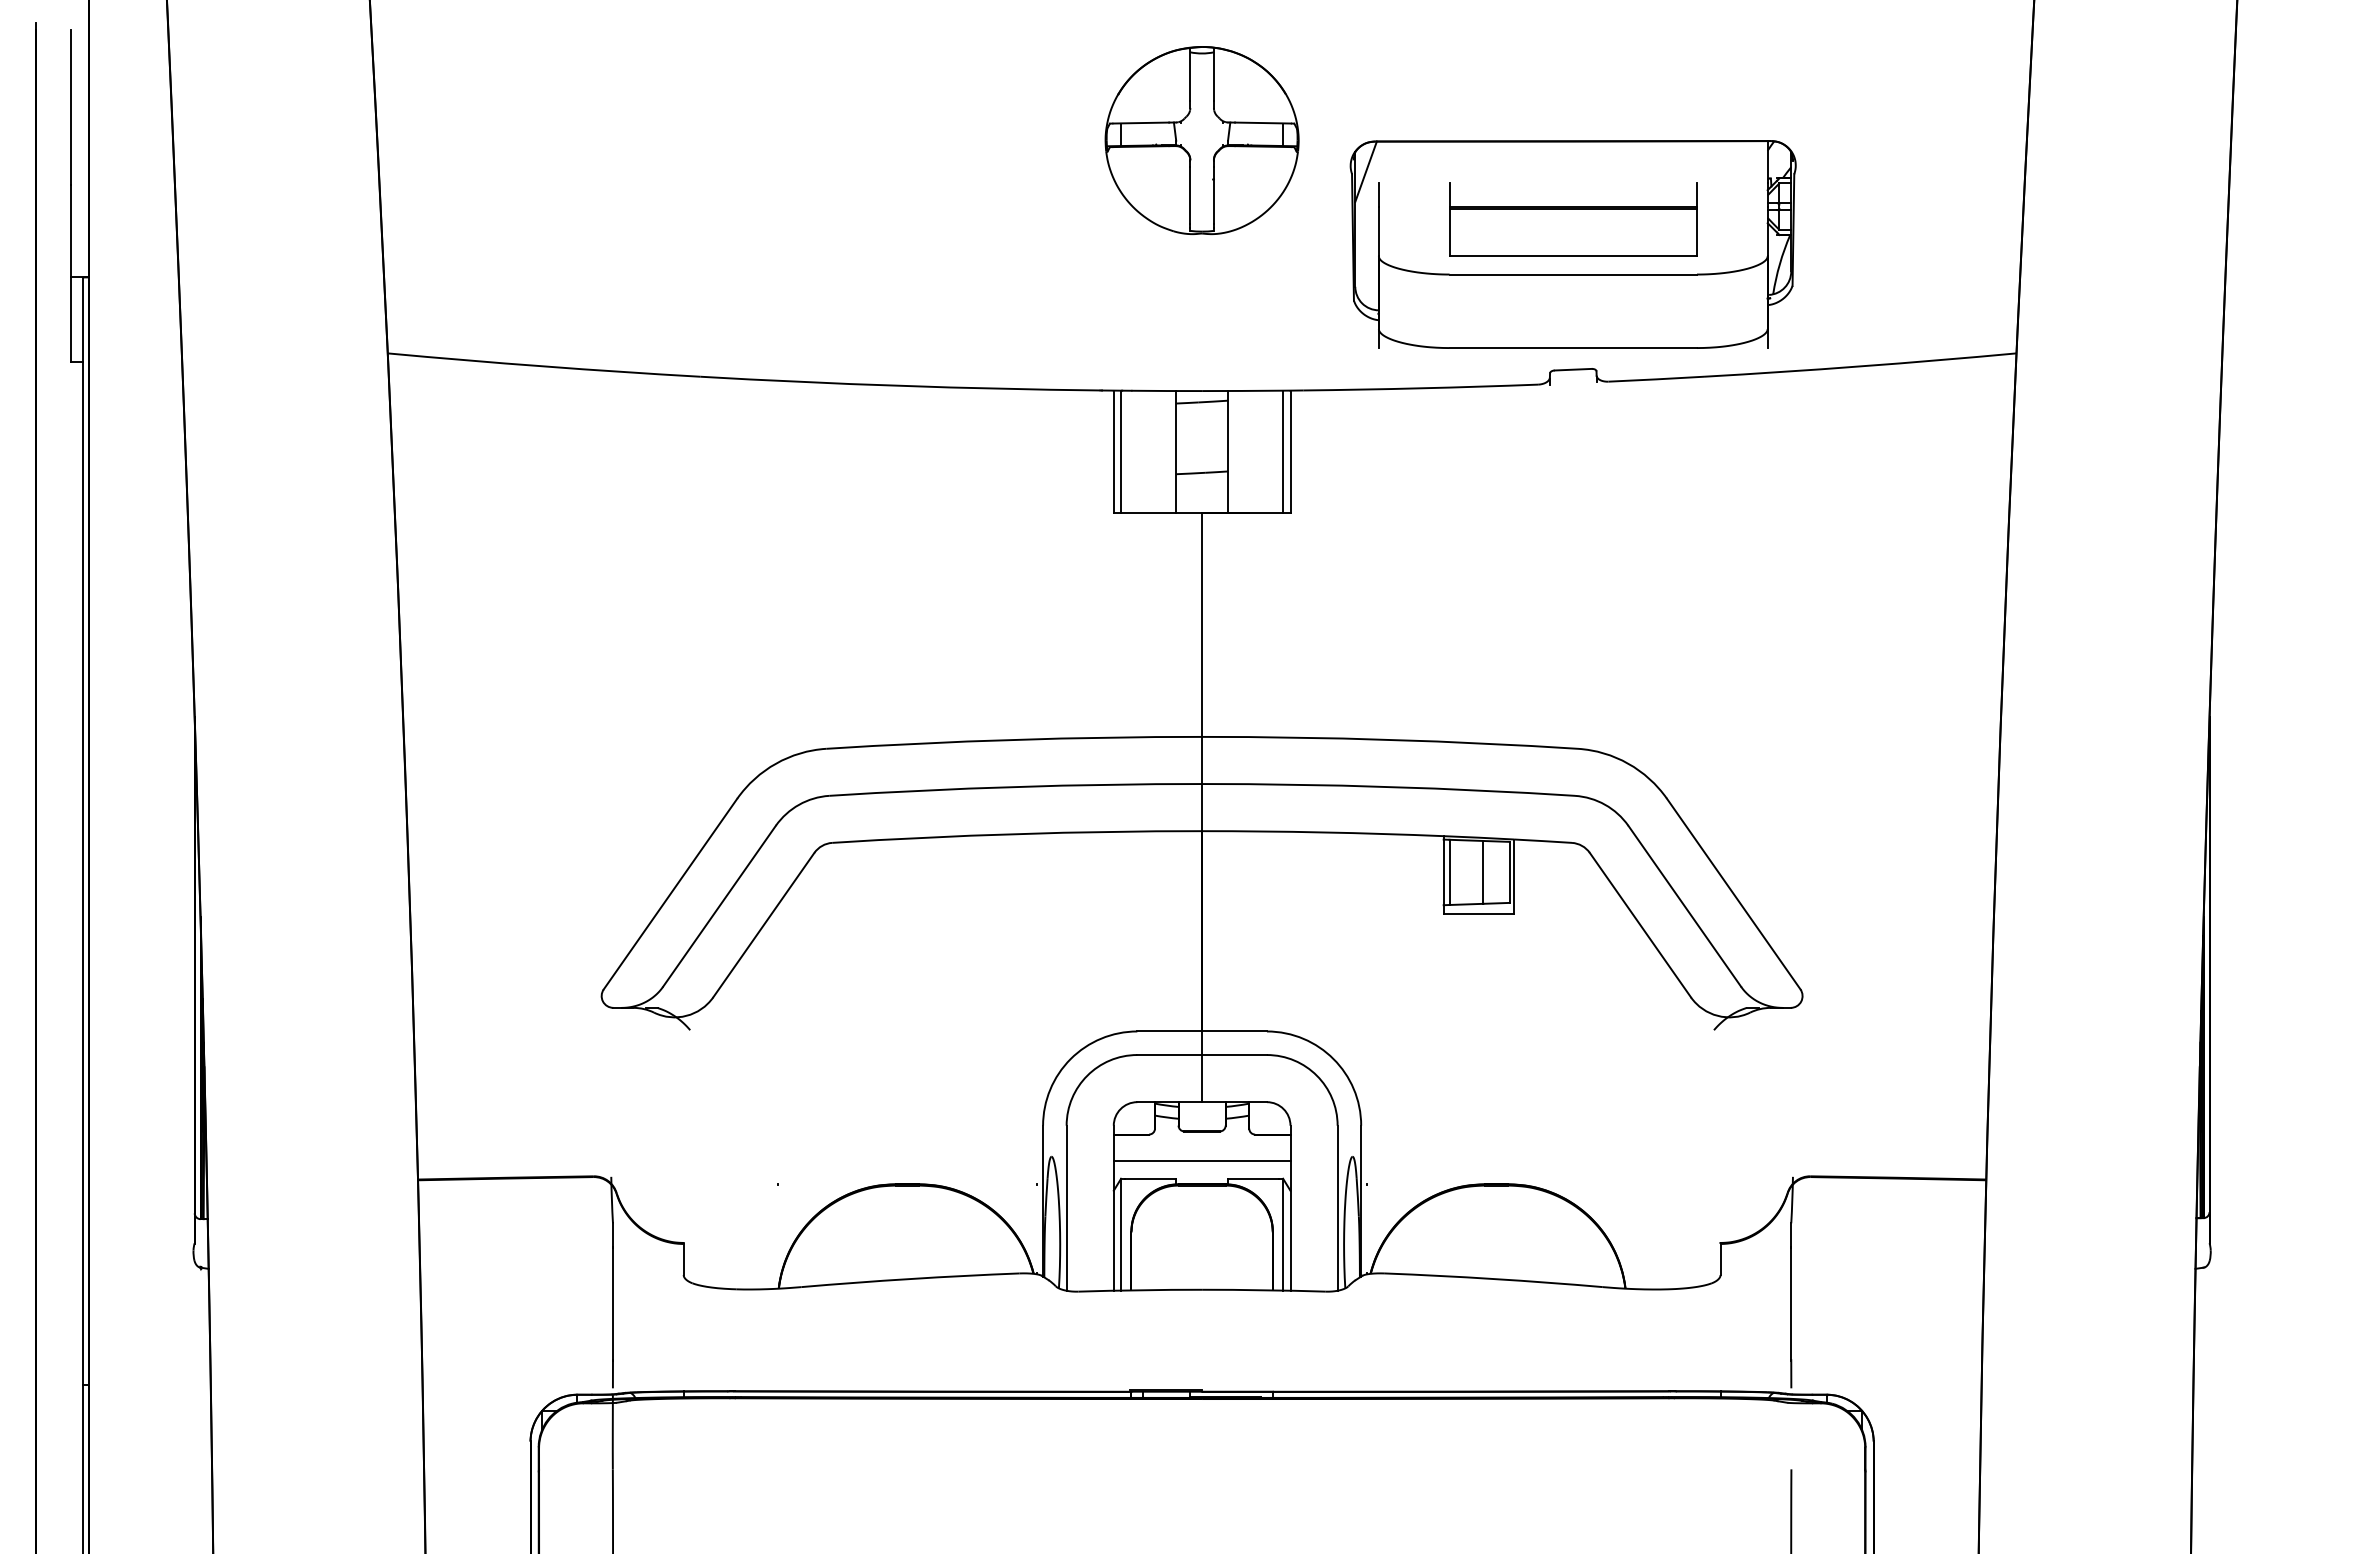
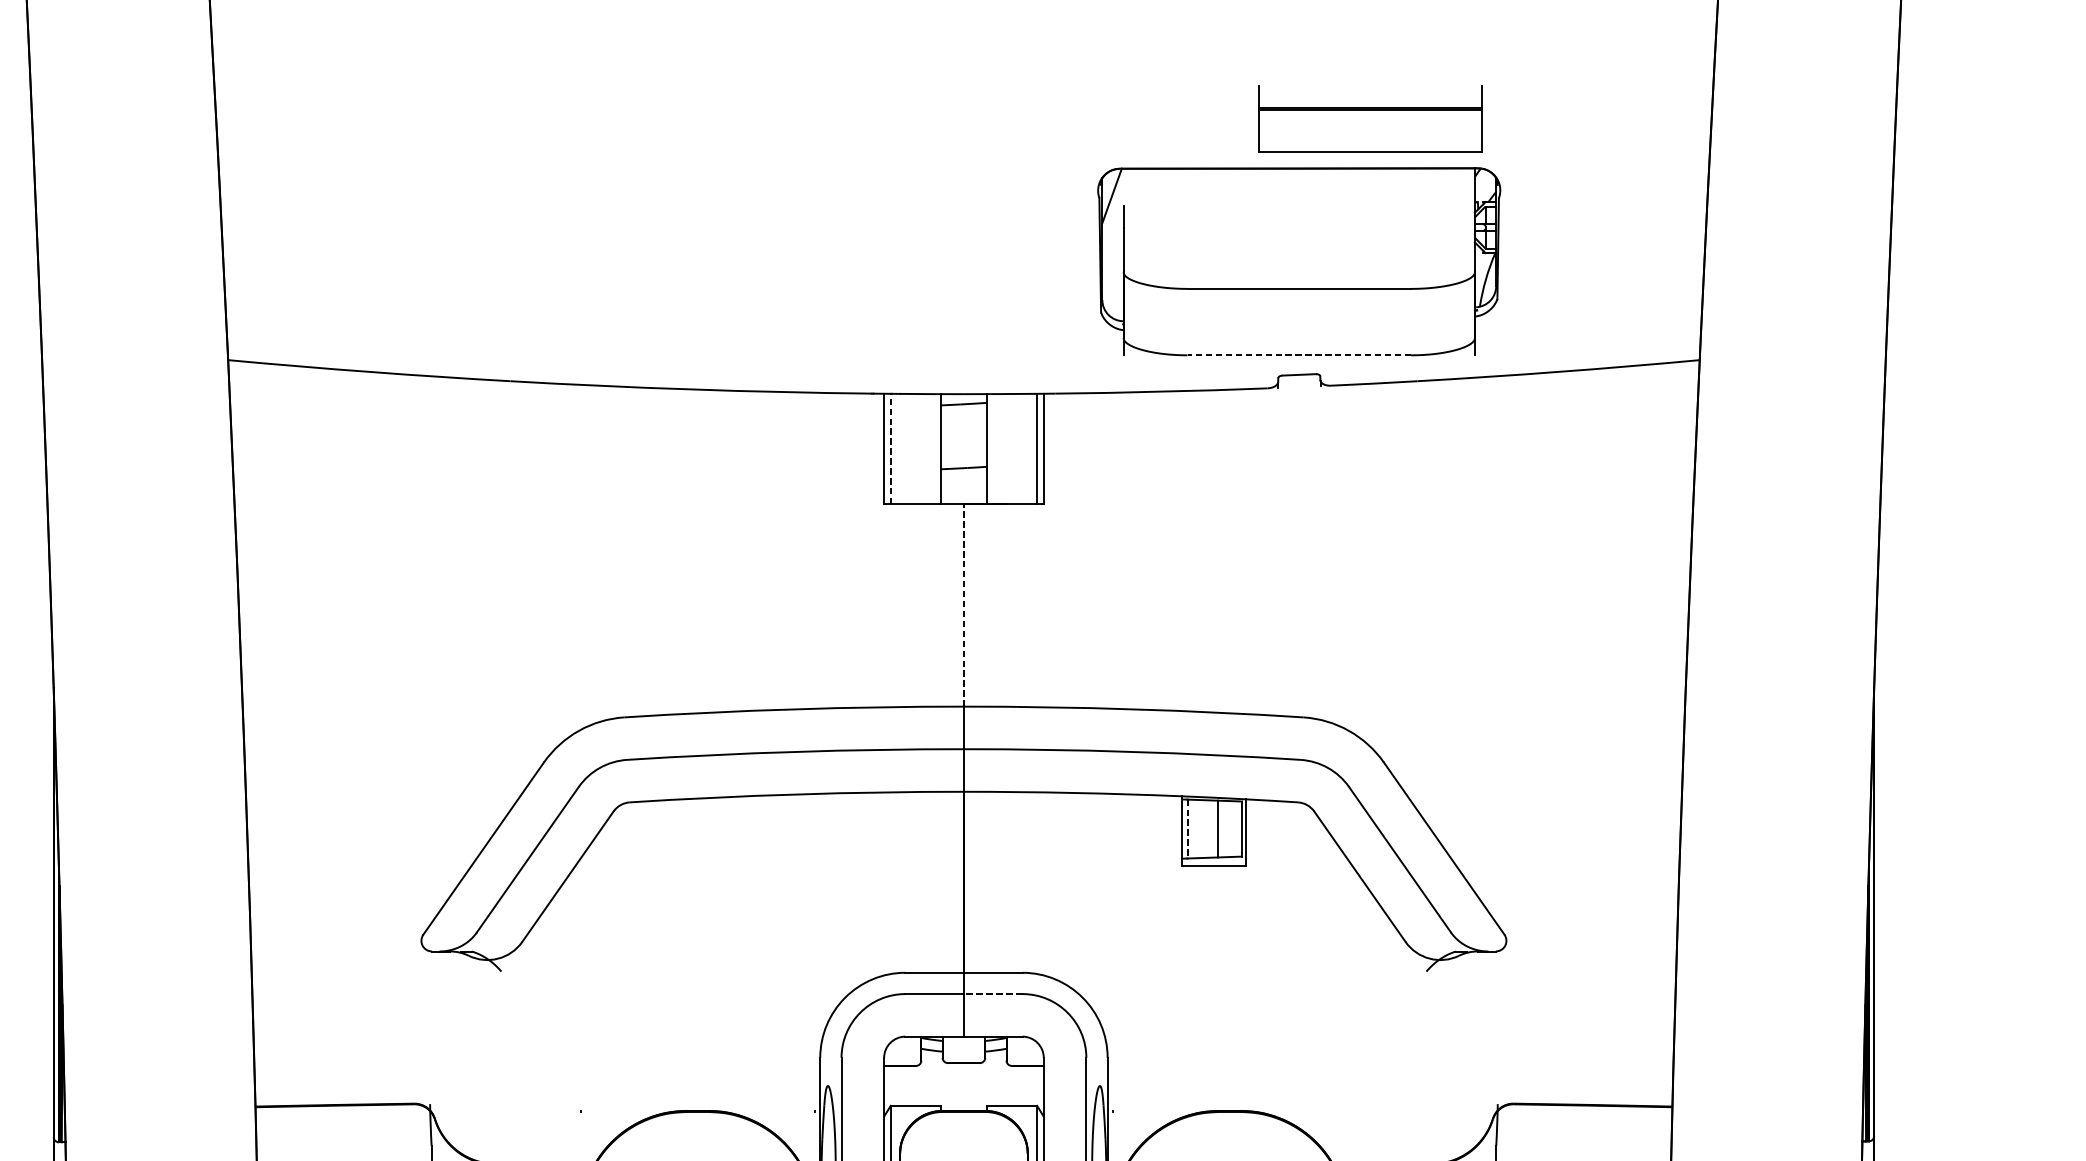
part: (1201, 140) -> (963, 167), removed
part: (1573, 219) -> (1370, 119), moved
line: (1573, 348) -> (1299, 355), solid -> dashed
line: (1121, 451) -> (891, 448), solid -> dashed
line: (1202, 624) -> (964, 605), solid -> dashed
line: (1449, 872) -> (1187, 829), solid -> dashed
line: (1234, 1055) -> (993, 994), solid -> dashed
line: (1201, 1161) -> (963, 1090), removed

